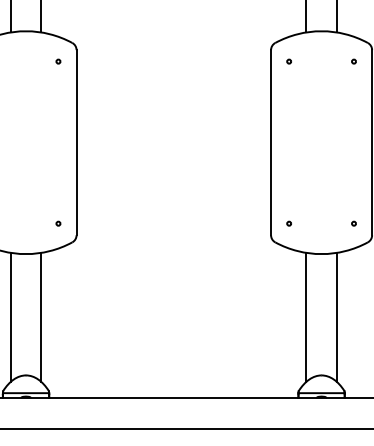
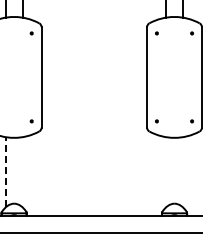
line: (10, 316) -> (5, 171), solid -> dashed
line: (41, 317) -> (22, 172), removed
line: (306, 317) -> (166, 172), removed
line: (336, 317) -> (182, 172), removed

